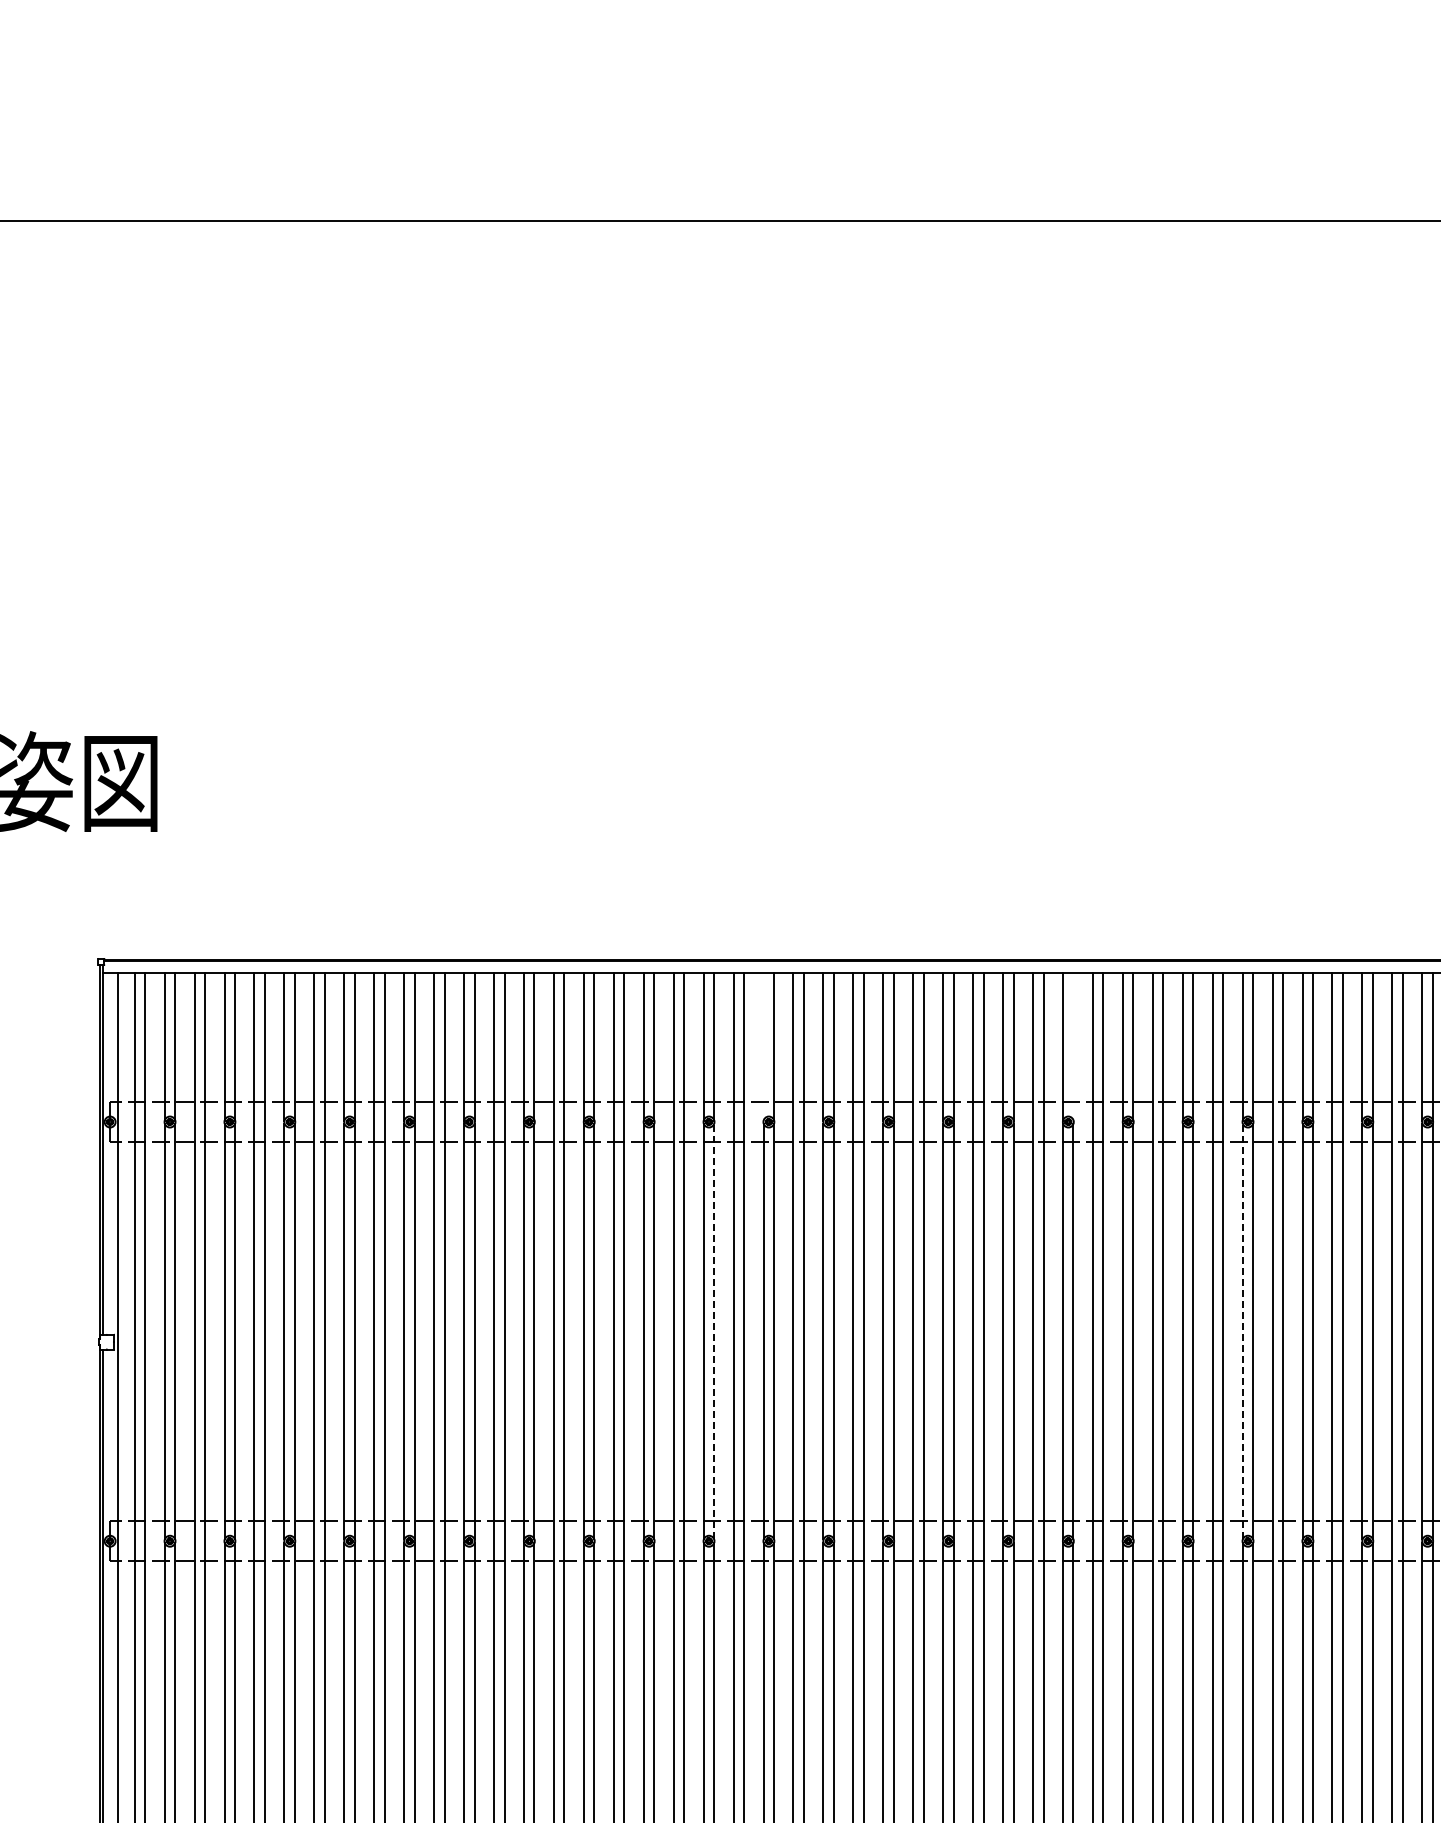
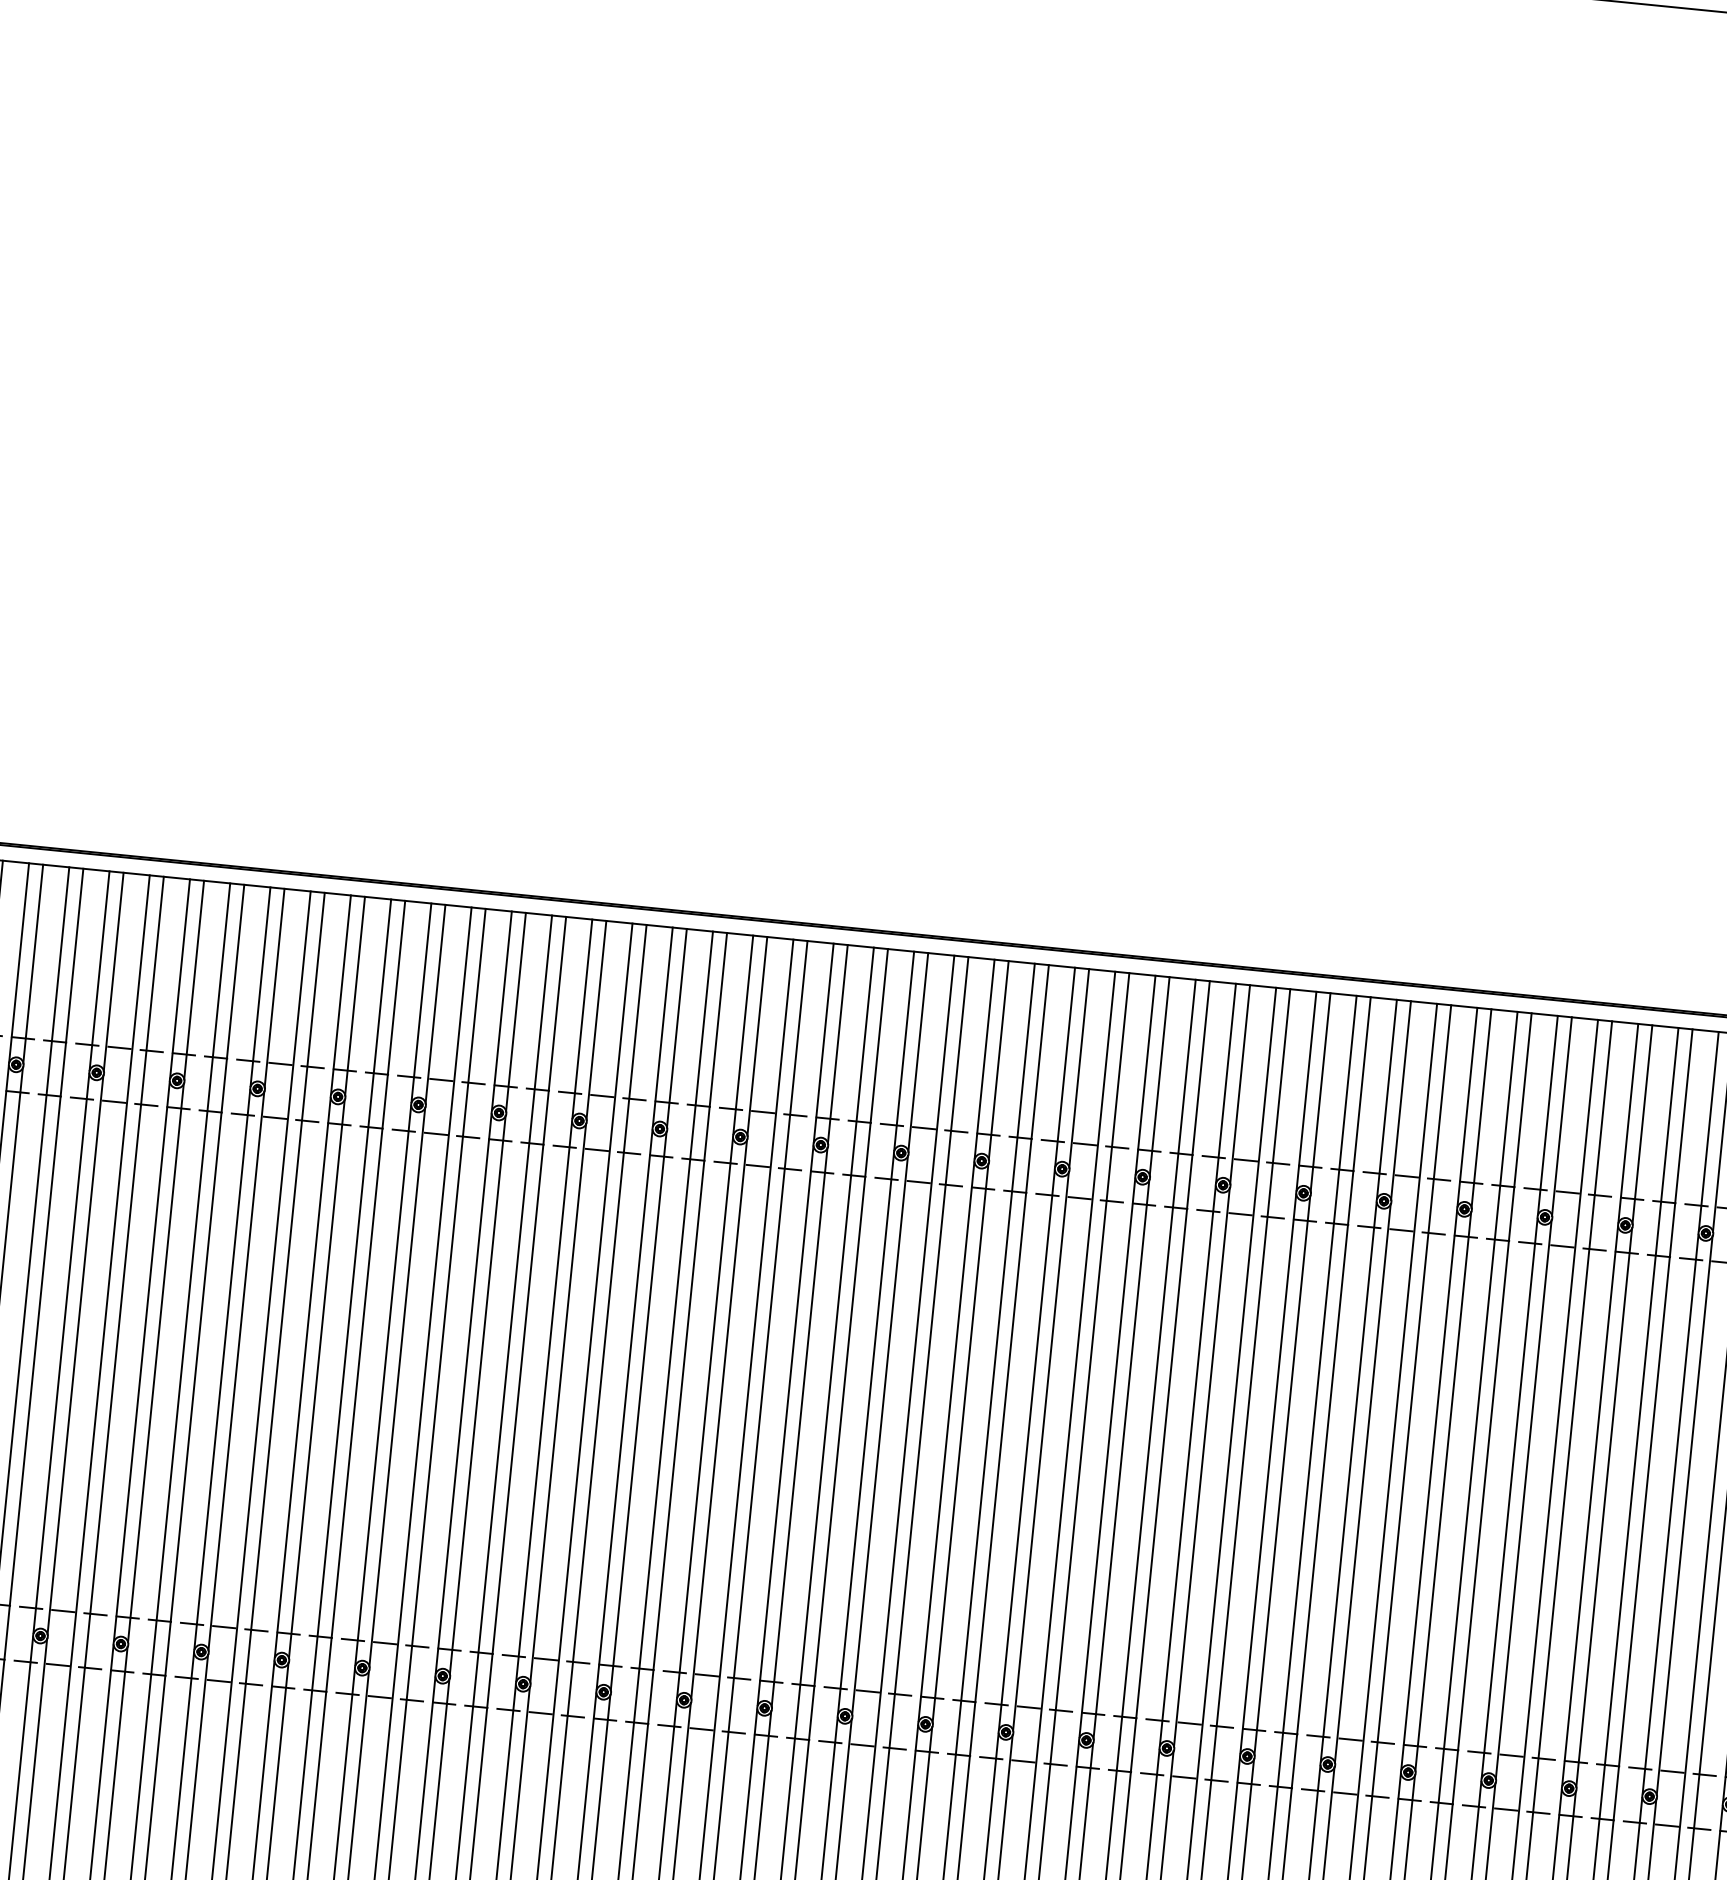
line: (763, 1046) -> (743, 1034), added
line: (1073, 1046) -> (1159, 1076), added
line: (714, 1331) -> (639, 1411), dashed -> solid
line: (1242, 1331) -> (1348, 1482), dashed -> solid

